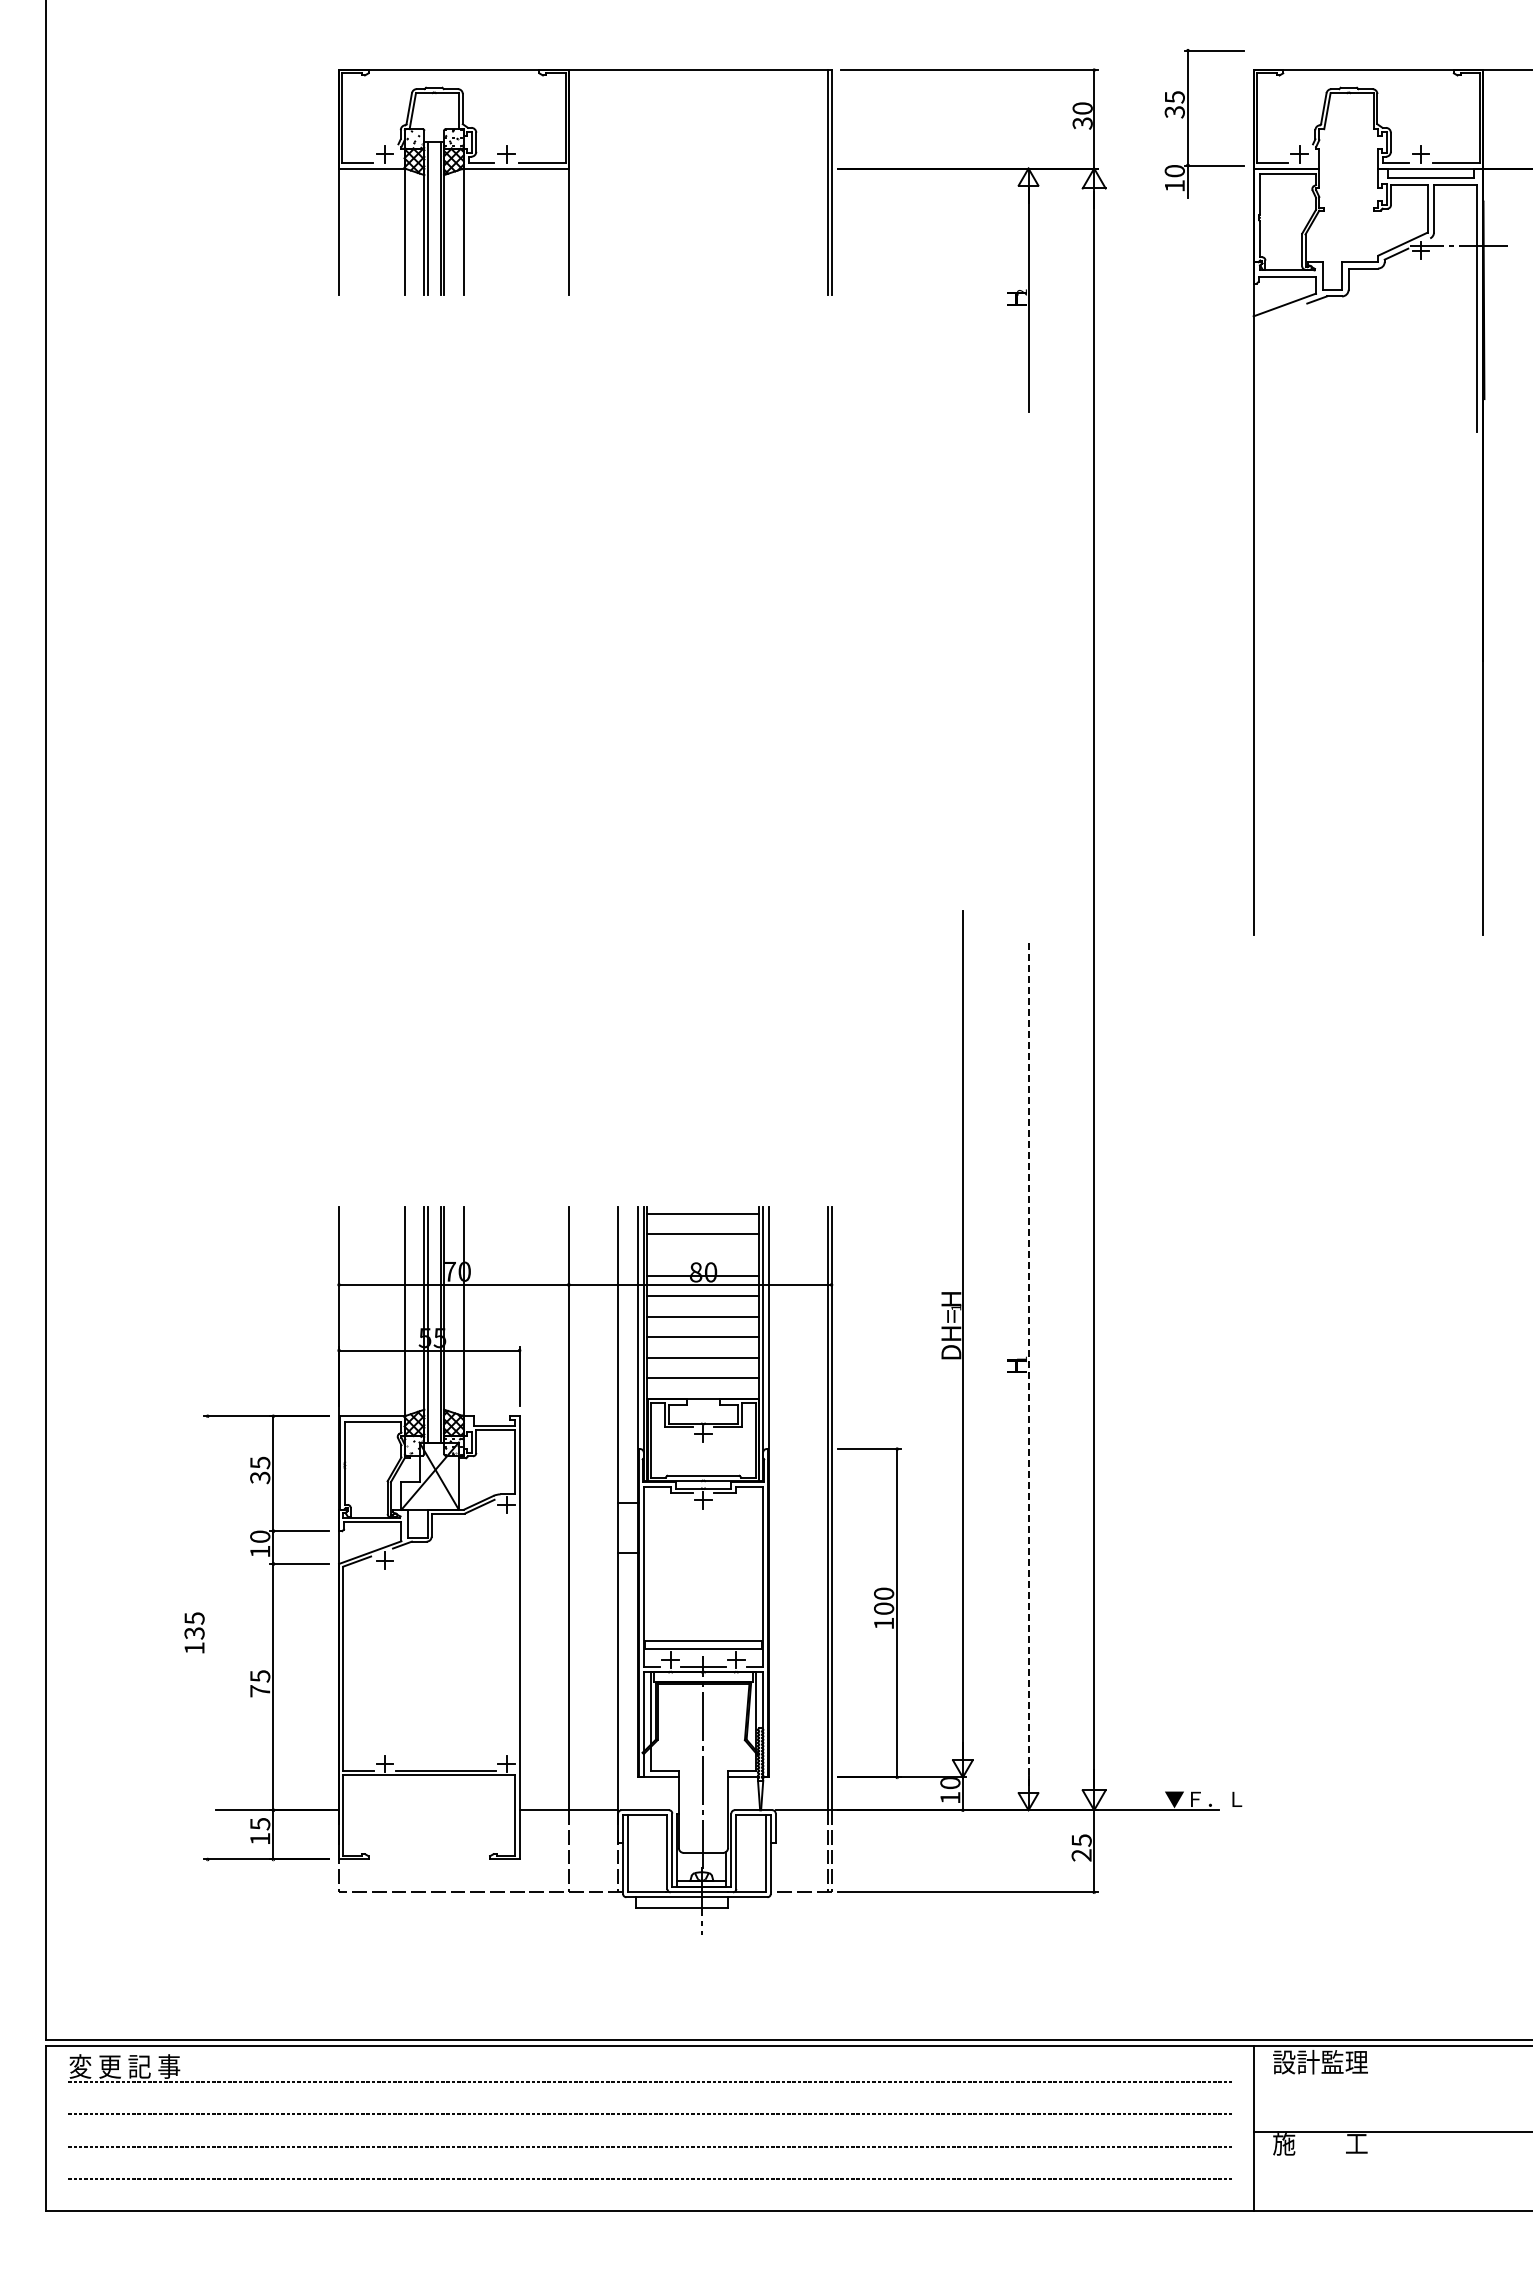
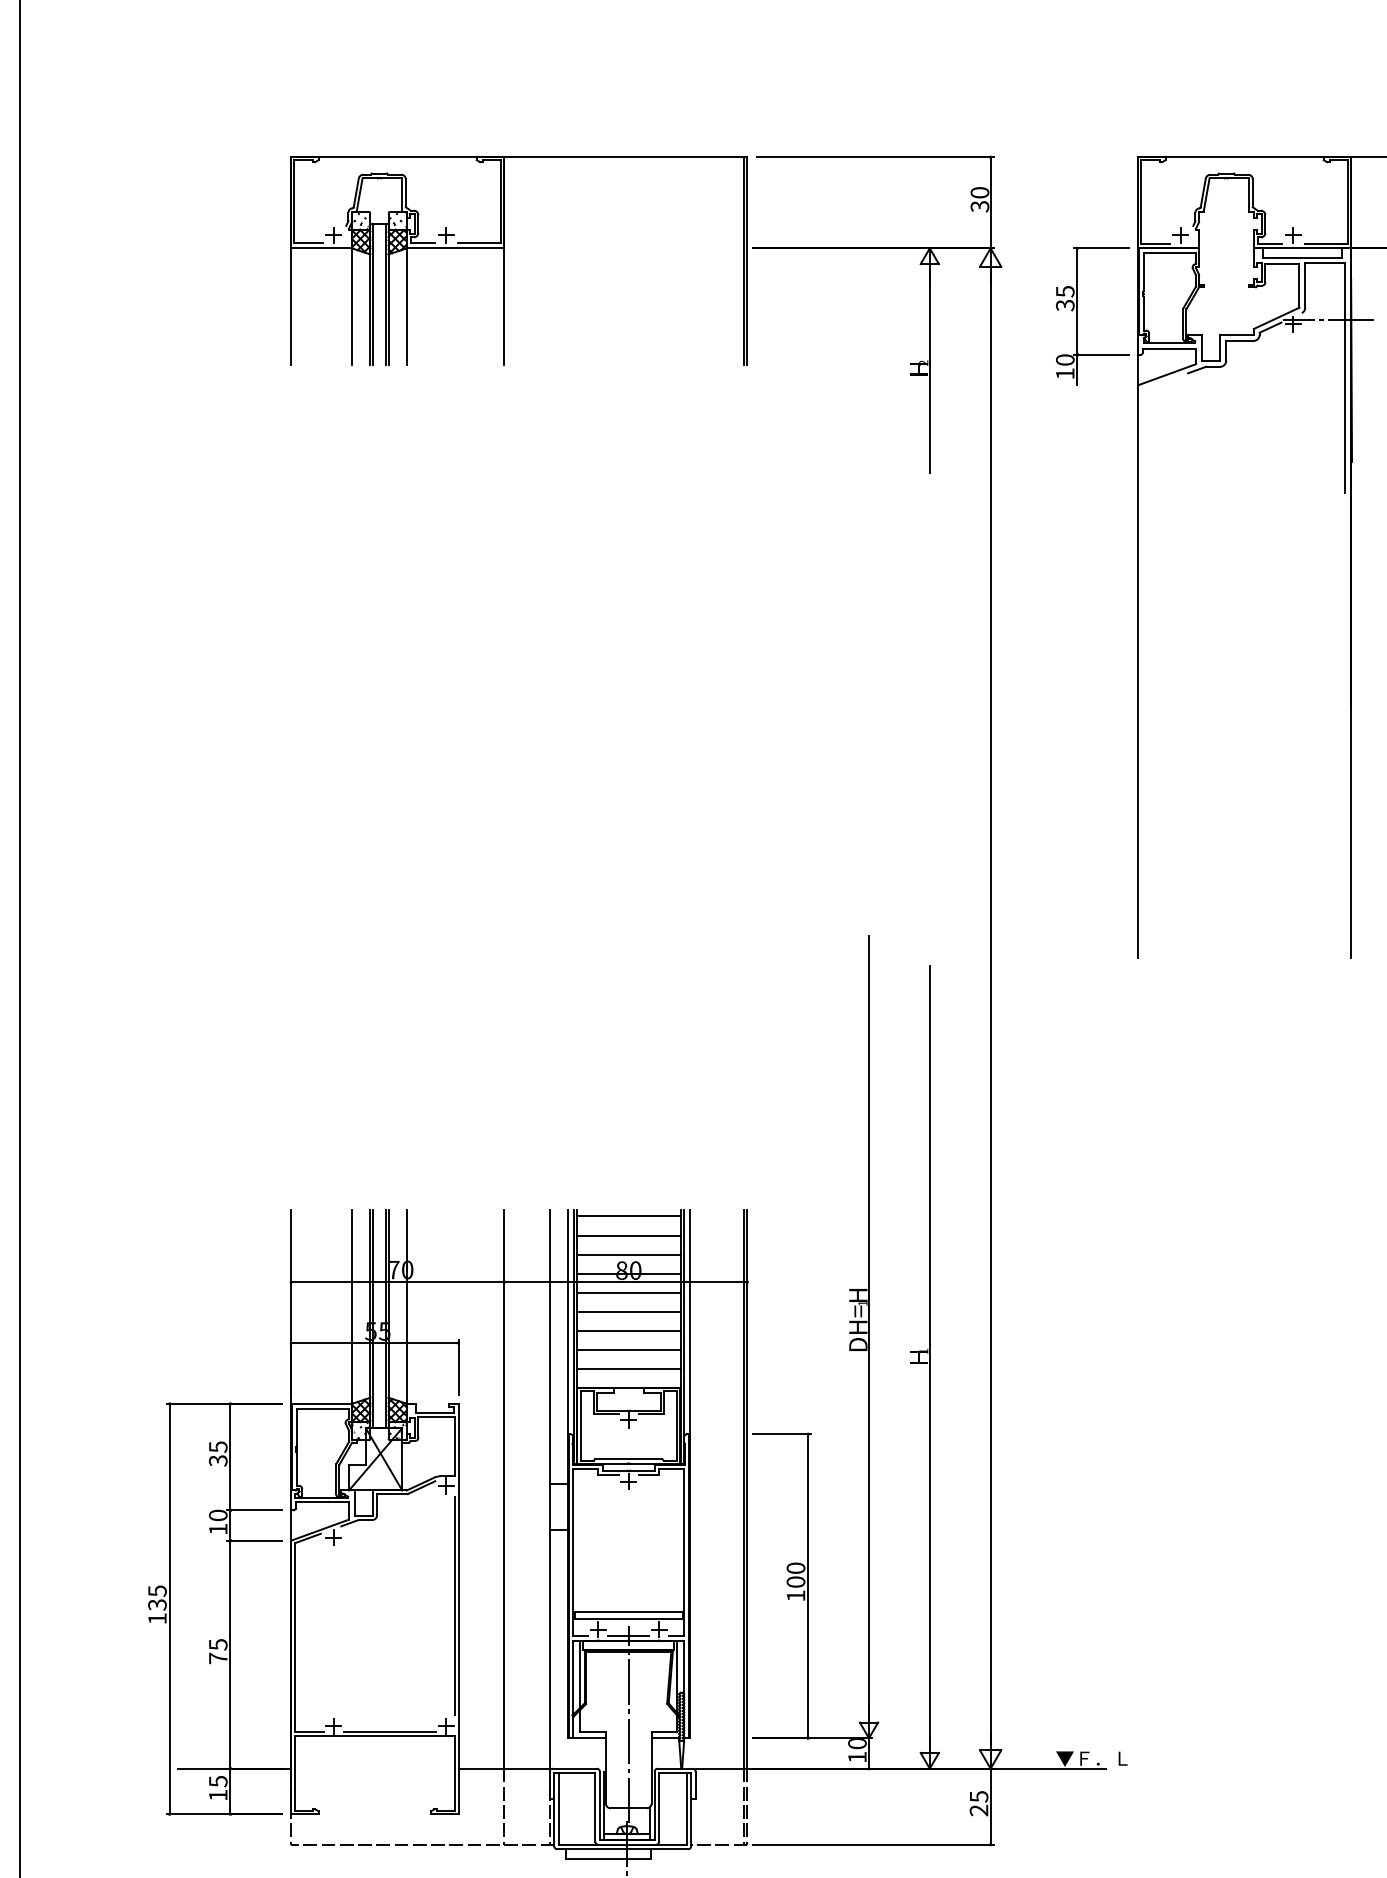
part: (1188, 123) -> (1077, 315), moved
line: (703, 1255) -> (628, 1254), added
line: (1028, 1366) -> (929, 1357), dashed -> solid
line: (515, 1634) -> (454, 1605), added
line: (207, 1637) -> (169, 1608), added

